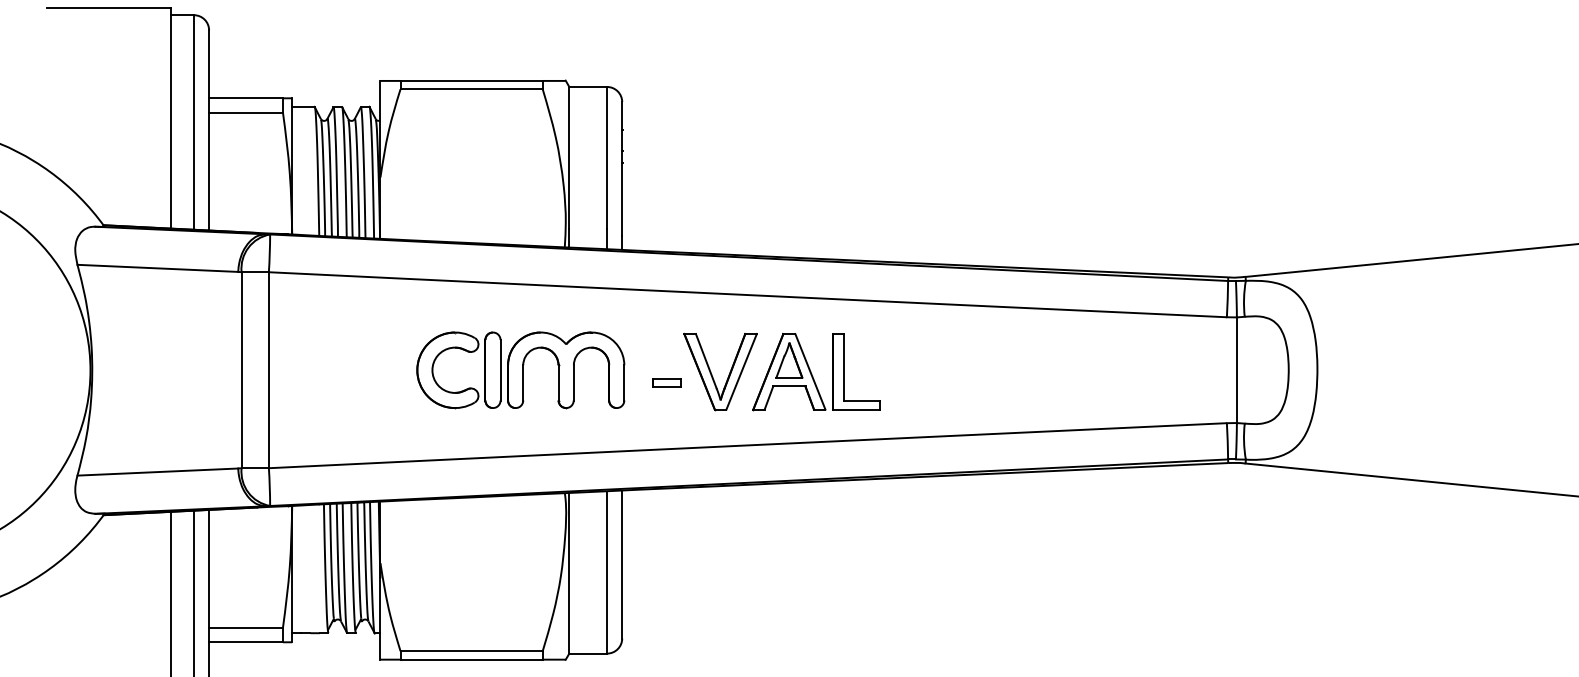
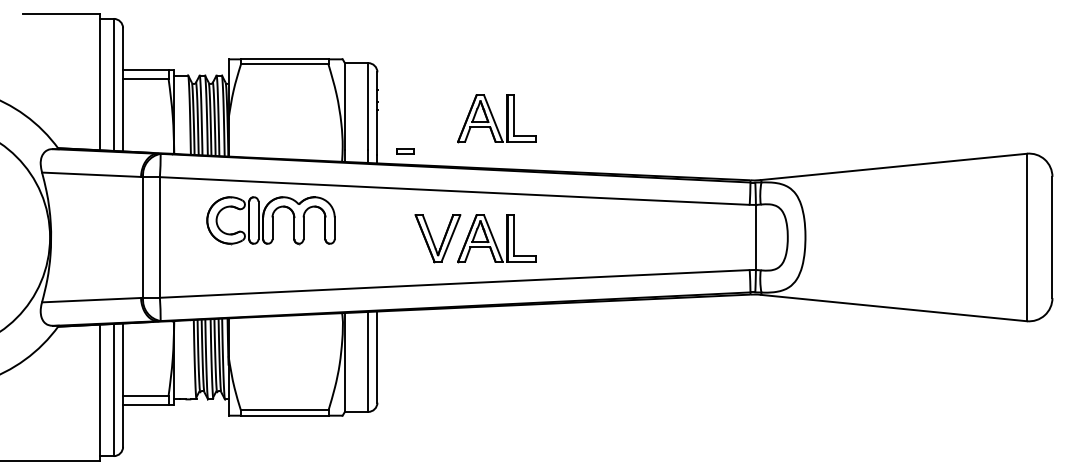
part: (815, 176) -> (496, 118), added
part: (519, 370) -> (270, 220), moved
part: (667, 383) -> (405, 151), moved

